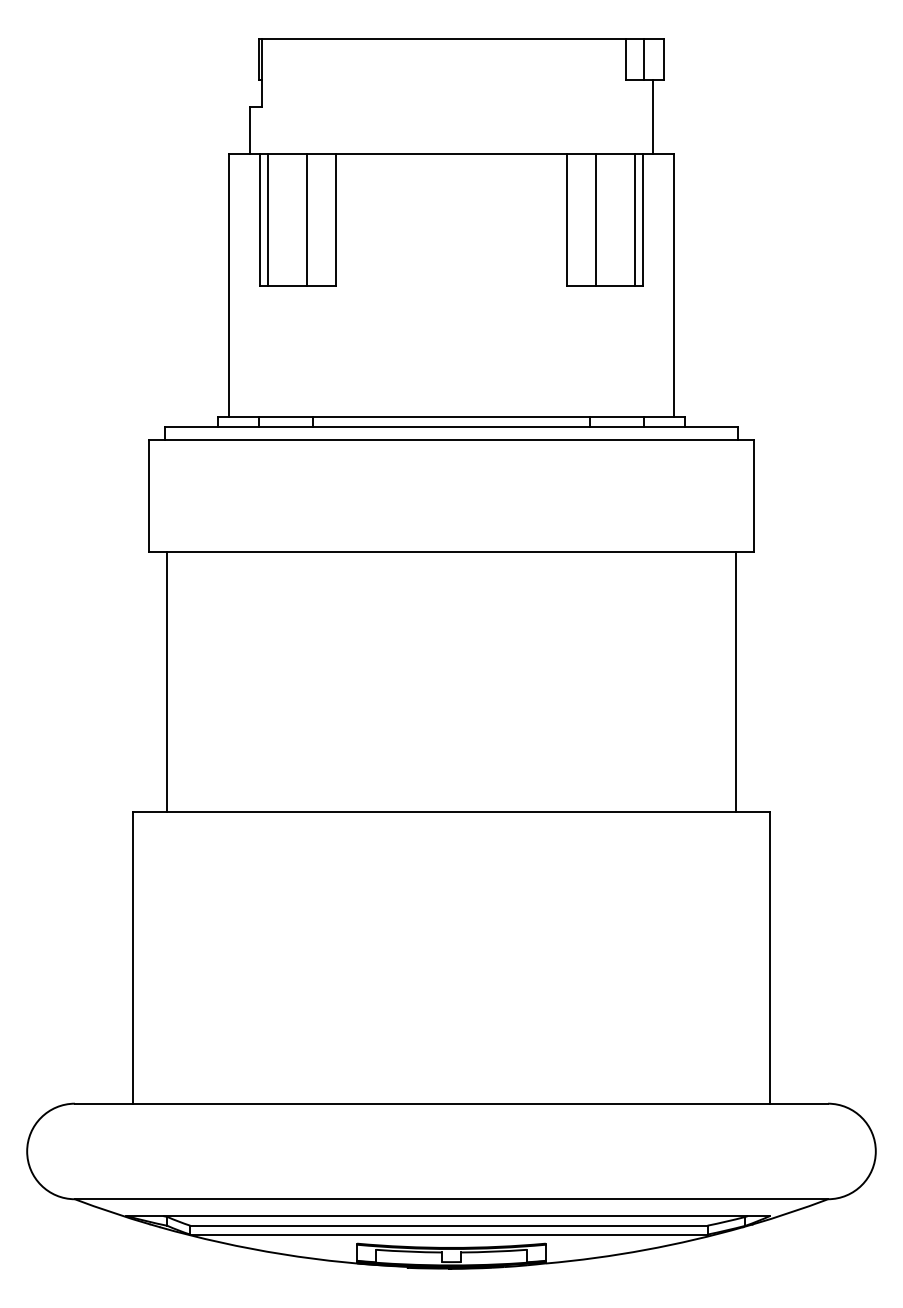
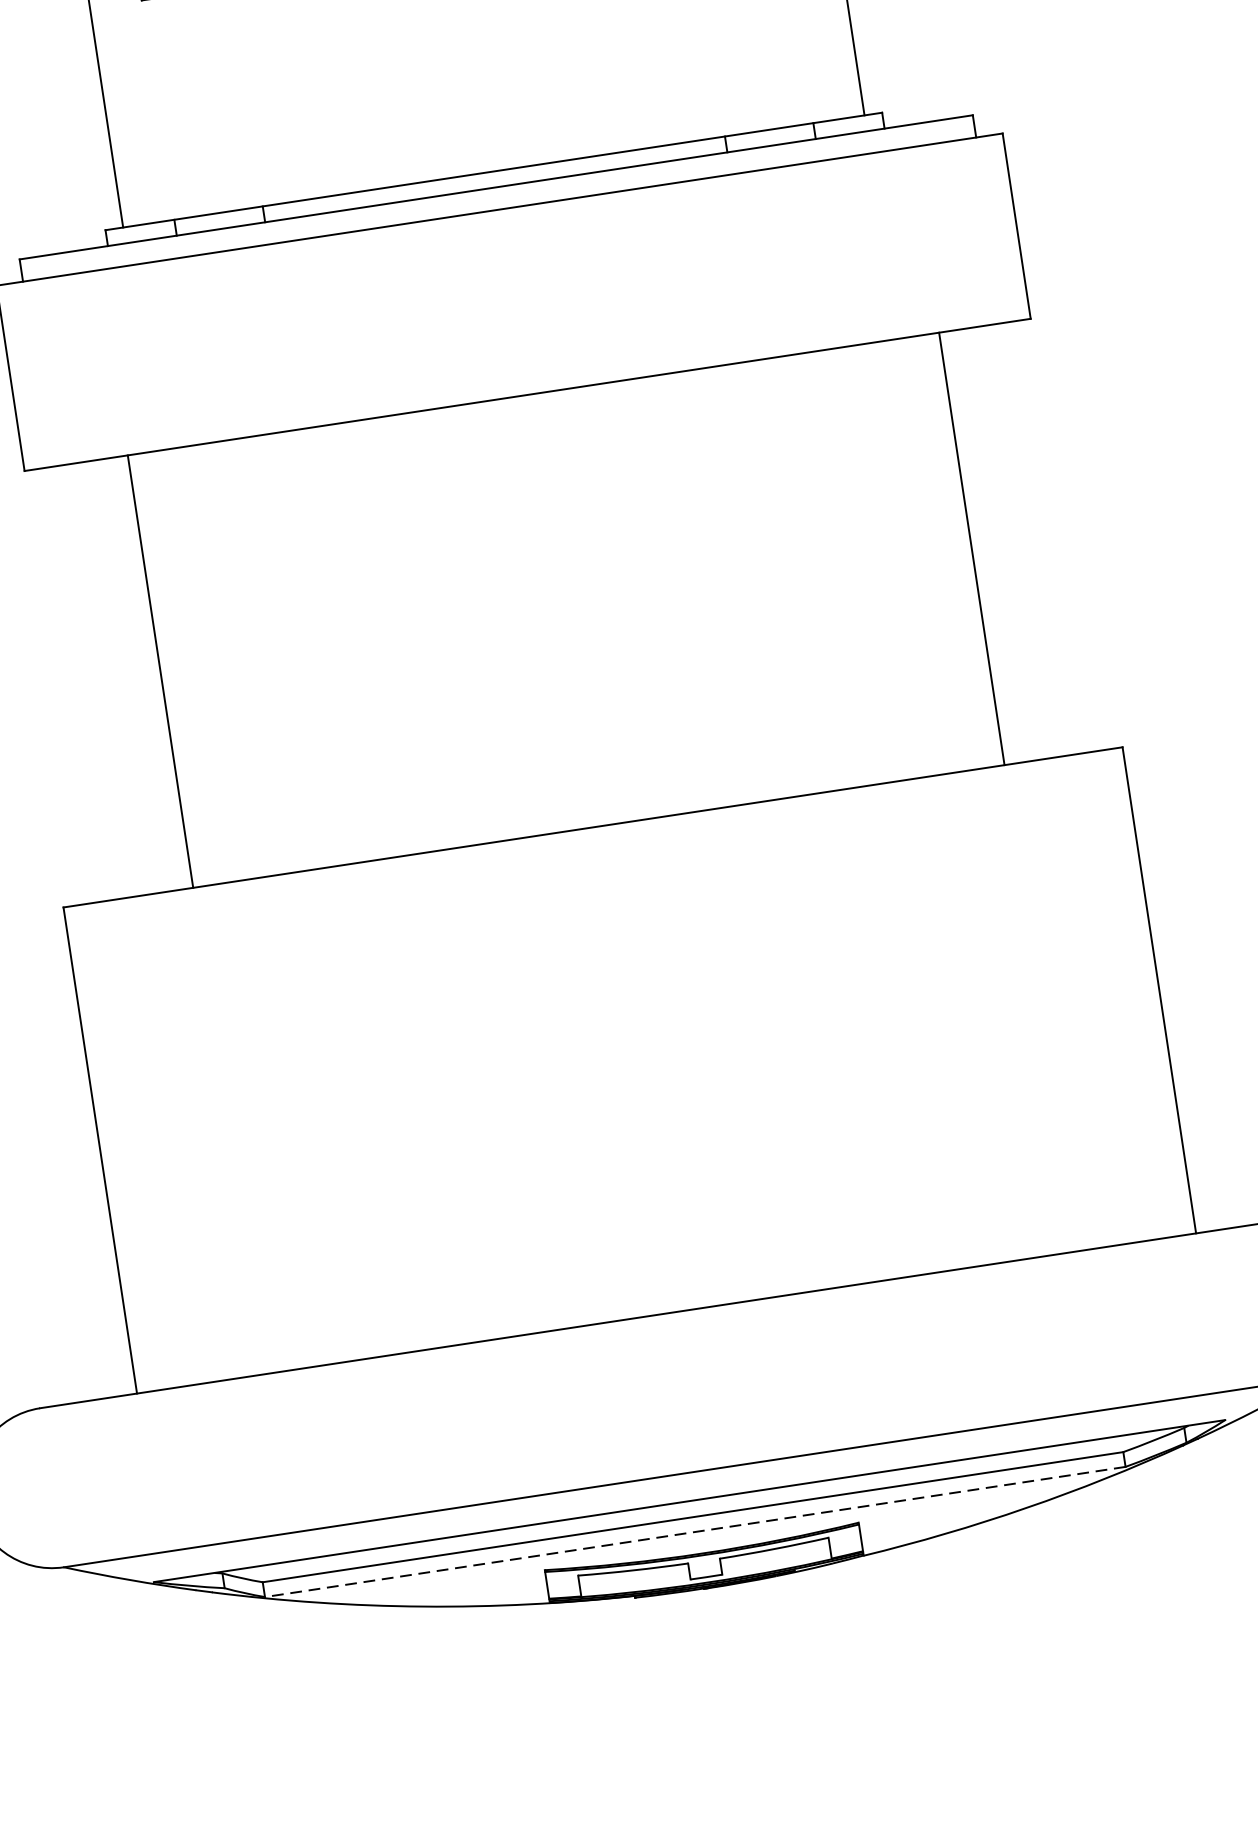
line: (167, 681) -> (161, 671), moved
line: (735, 681) -> (971, 548), moved
line: (448, 1234) -> (694, 1531), solid -> dashed

